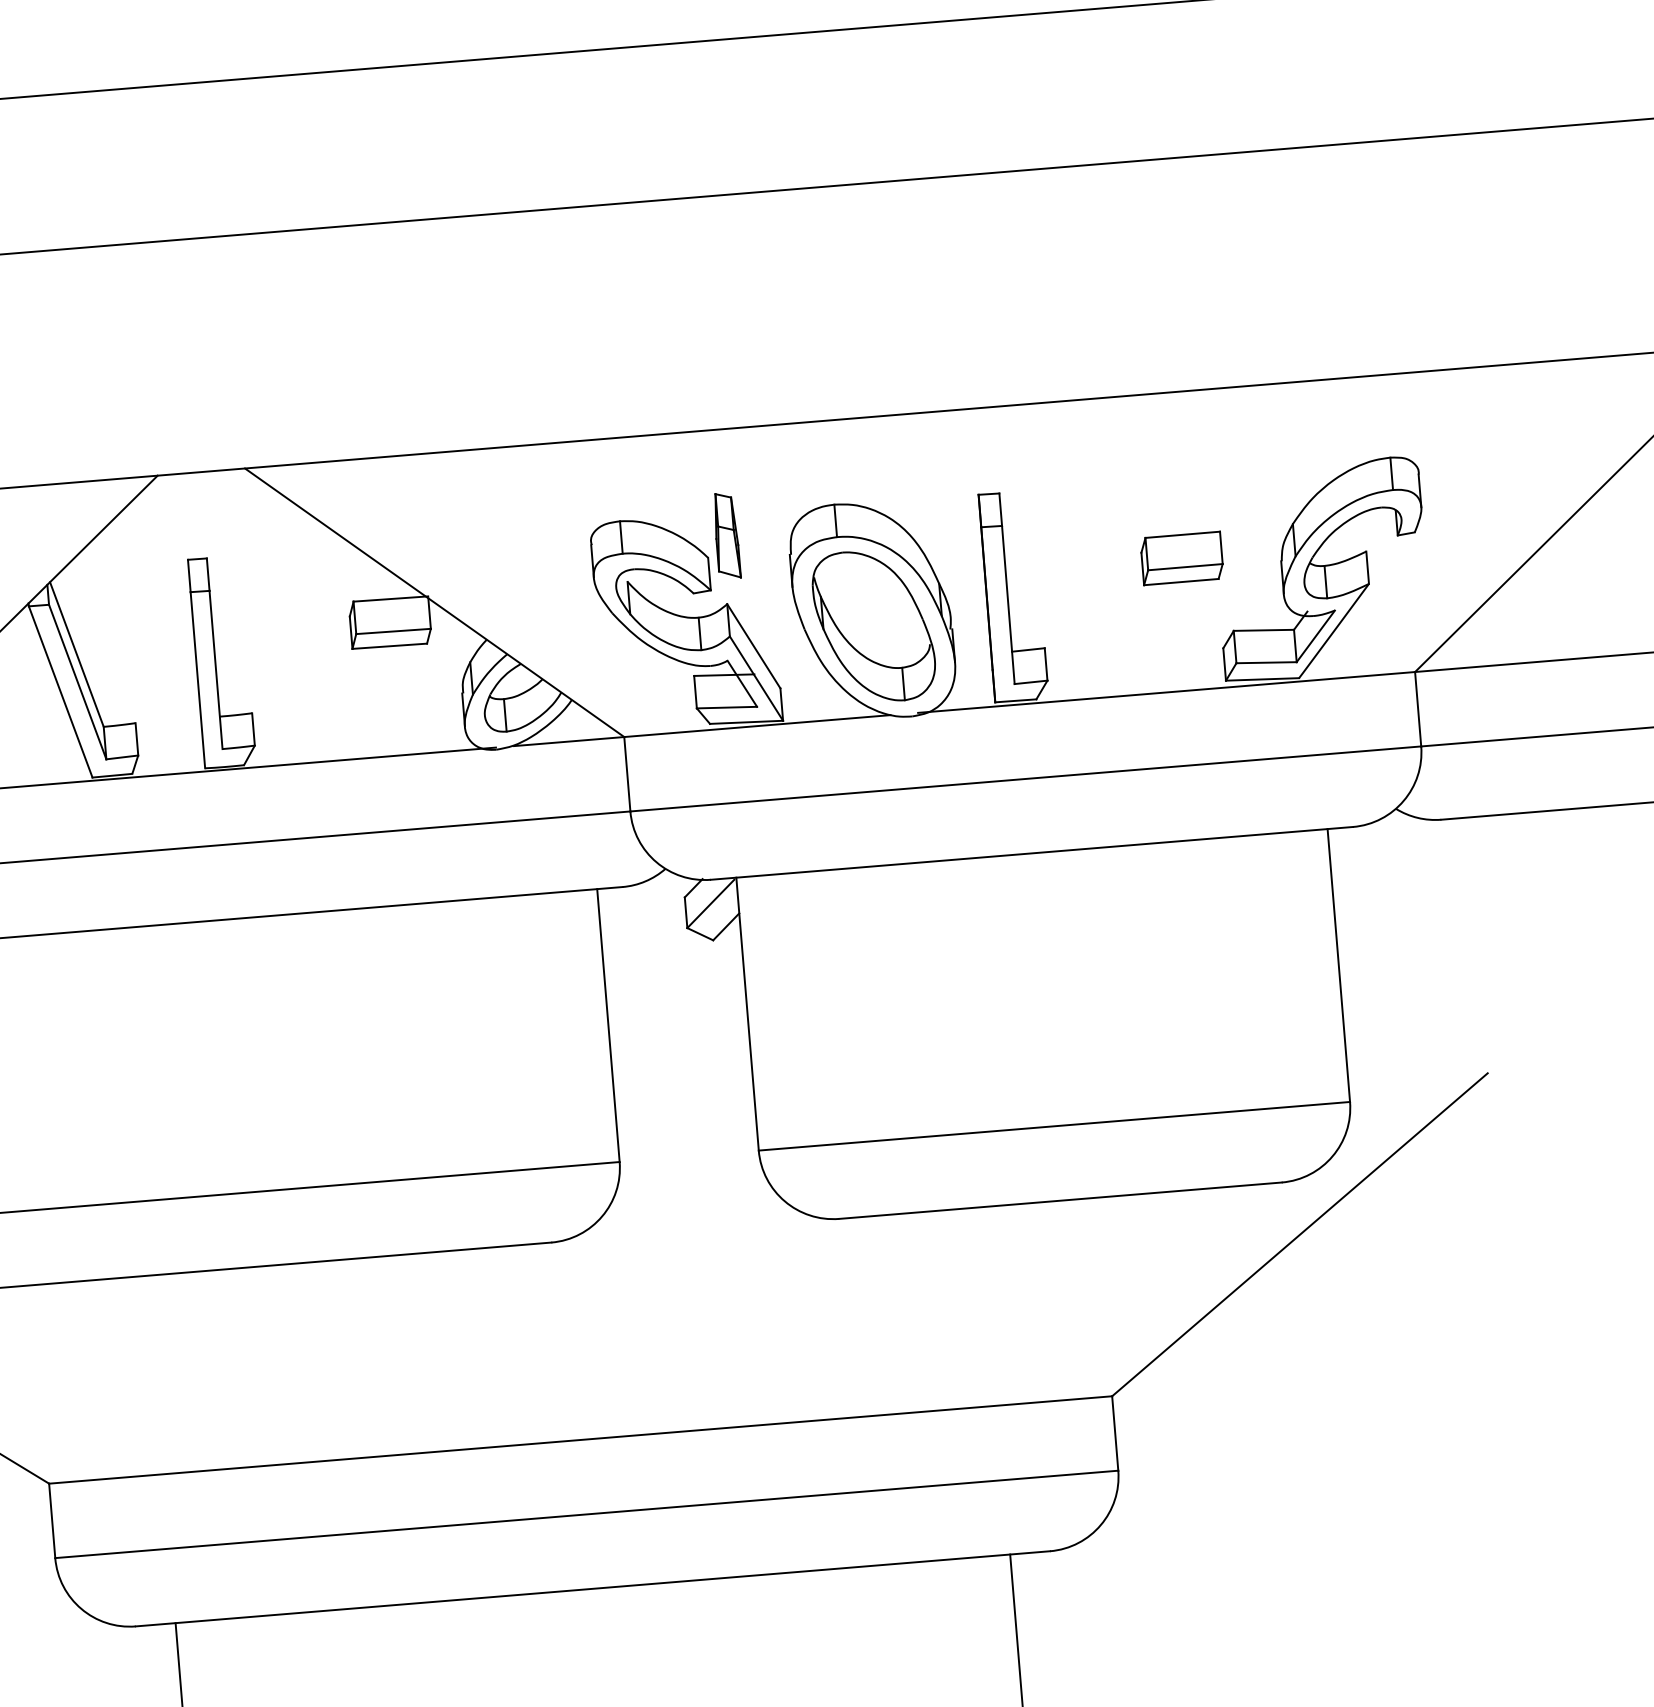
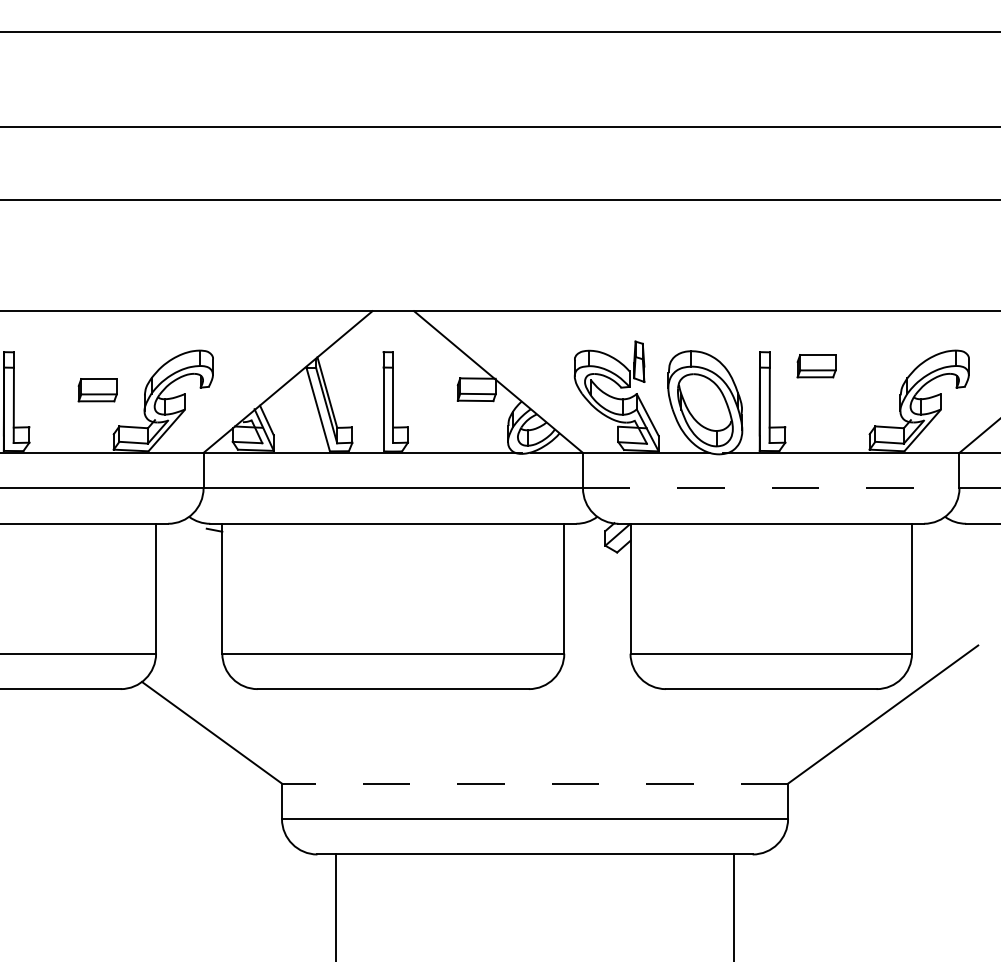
part: (1181, 559) -> (816, 366), moved
line: (1026, 779) -> (771, 488), solid -> dashed
line: (579, 1439) -> (534, 783), solid -> dashed

